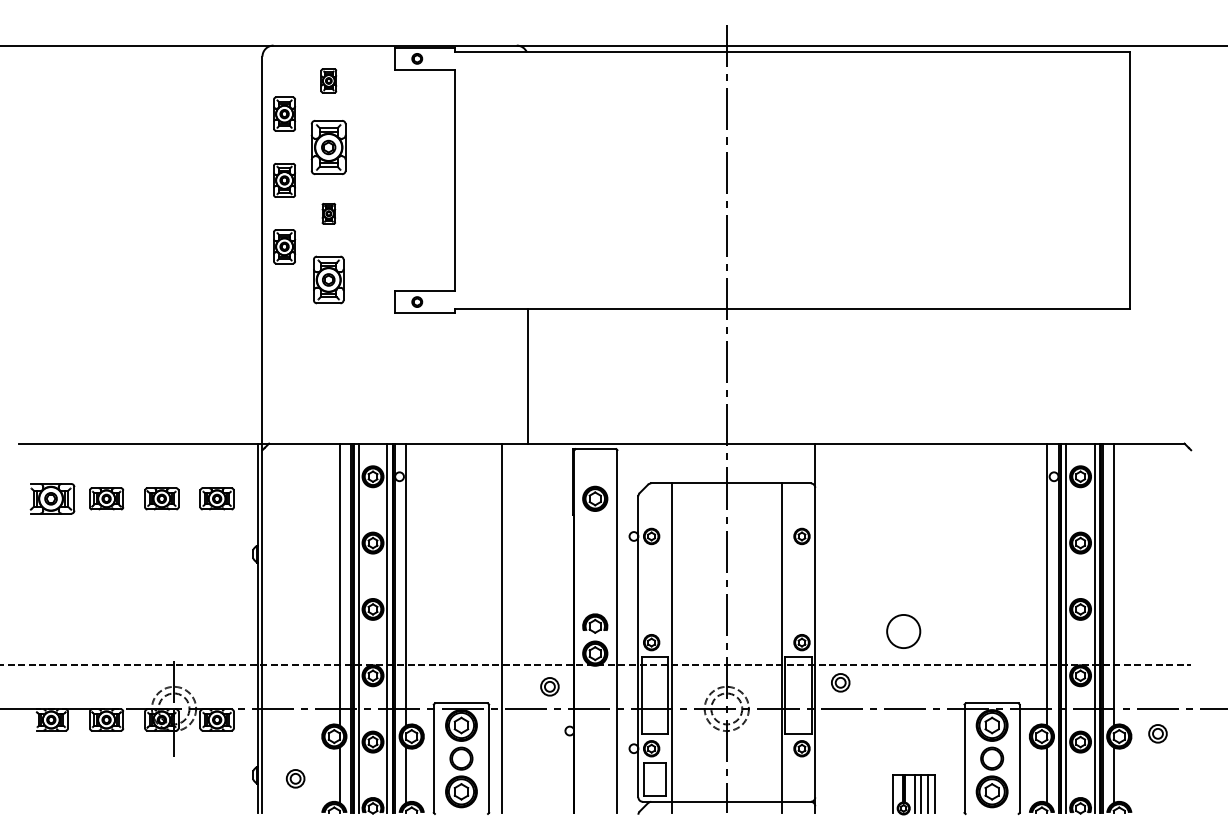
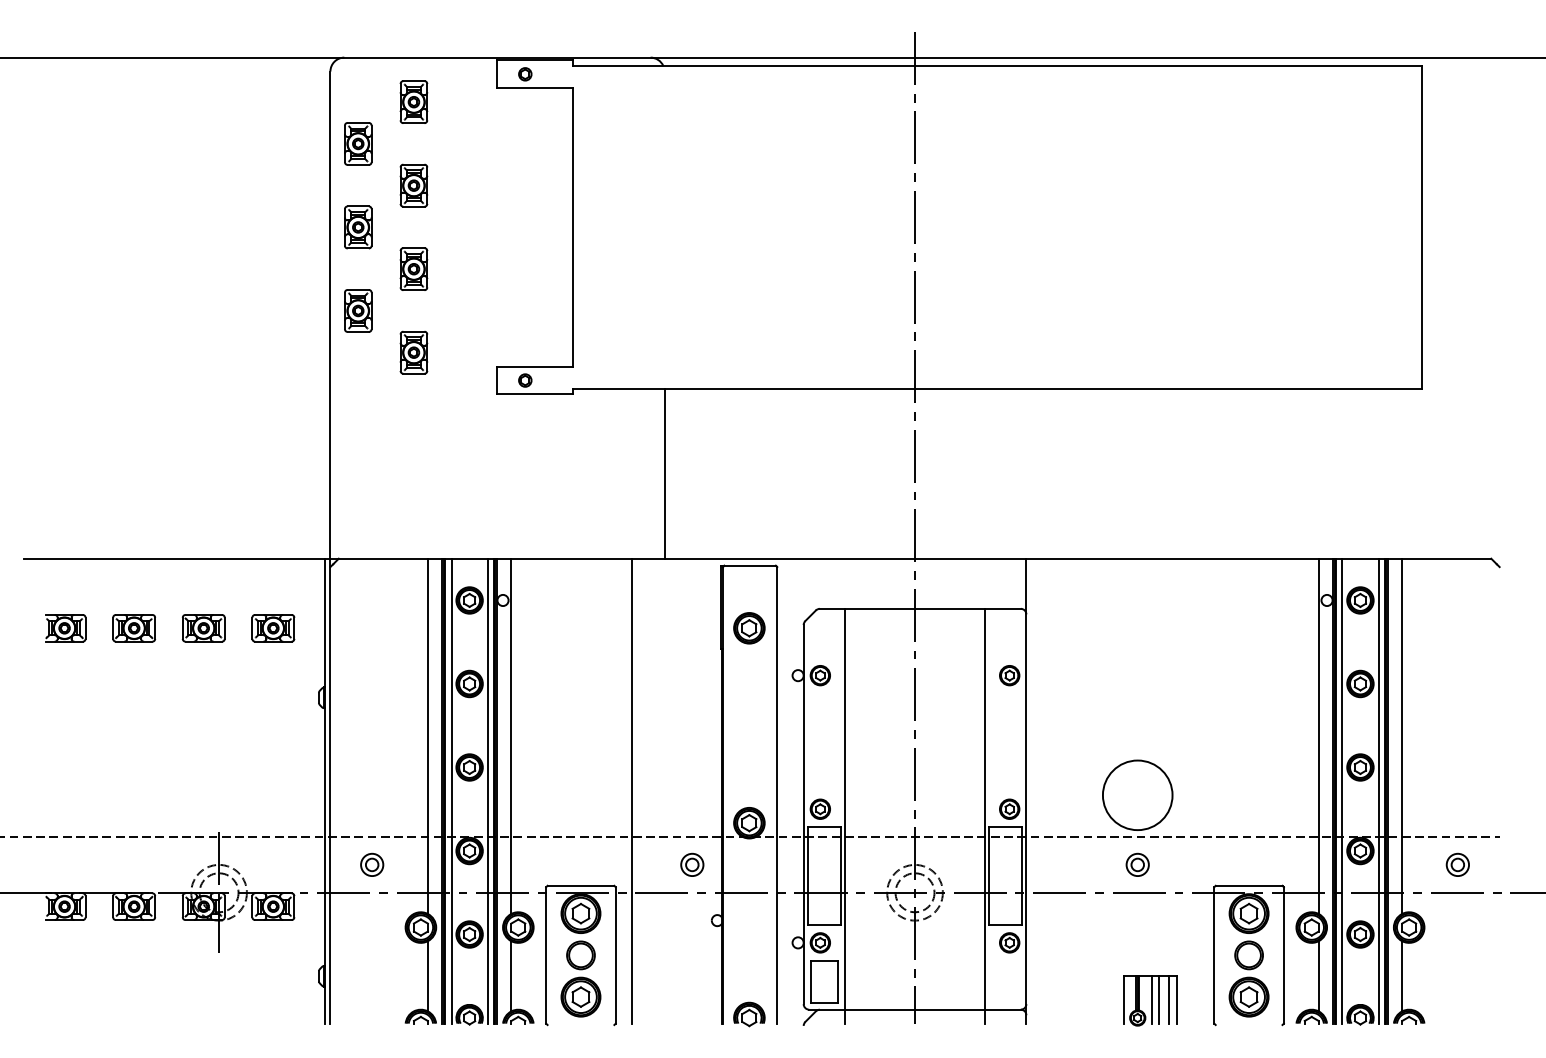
part: (328, 80) -> (413, 101), size x1.43
part: (328, 146) -> (413, 184), size x0.62
part: (328, 213) -> (413, 269), size x1.67
part: (328, 279) -> (413, 352), size x0.71
part: (51, 498) -> (64, 627), size x0.71
part: (595, 623) -> (749, 1014), moved
circle: (903, 631) -> (1137, 795), size x1.67
part: (840, 682) -> (1137, 864), moved
part: (1157, 733) -> (1457, 864), moved
part: (295, 778) -> (372, 864), moved

